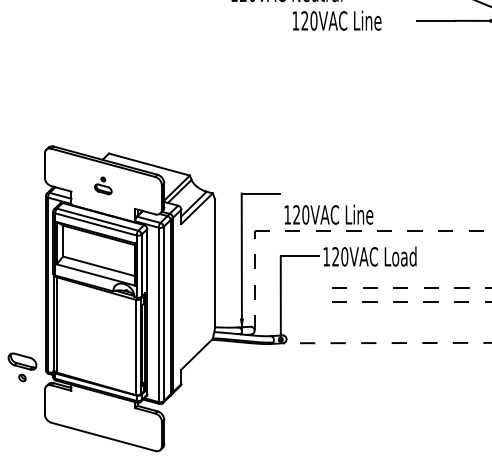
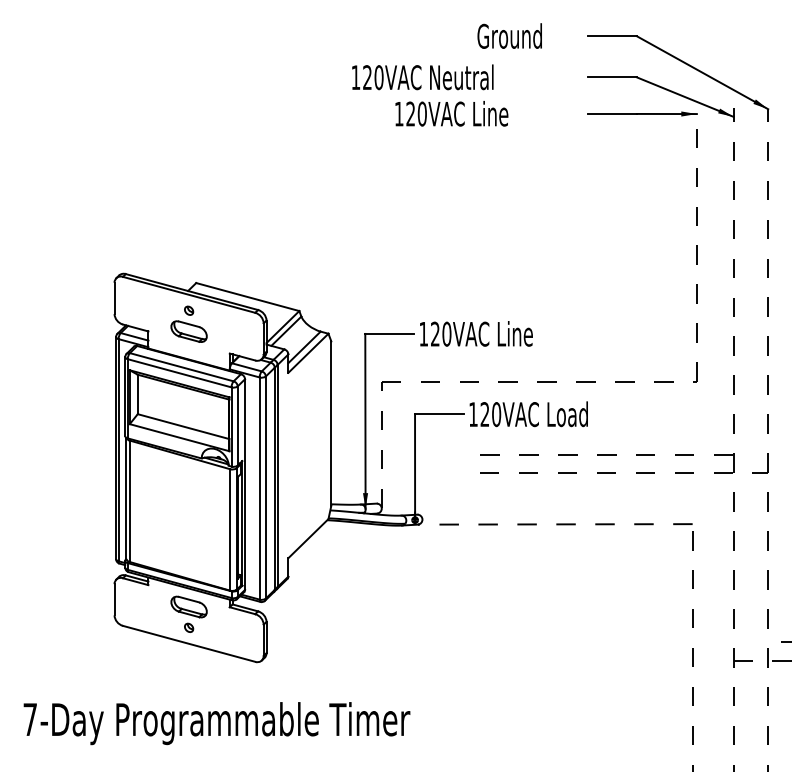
text: (336, 20) -> (451, 113), moved
part: (102, 185) -> (188, 323), size x1.67
text: (329, 214) -> (476, 333), moved
part: (22, 366) -> (188, 613), moved

